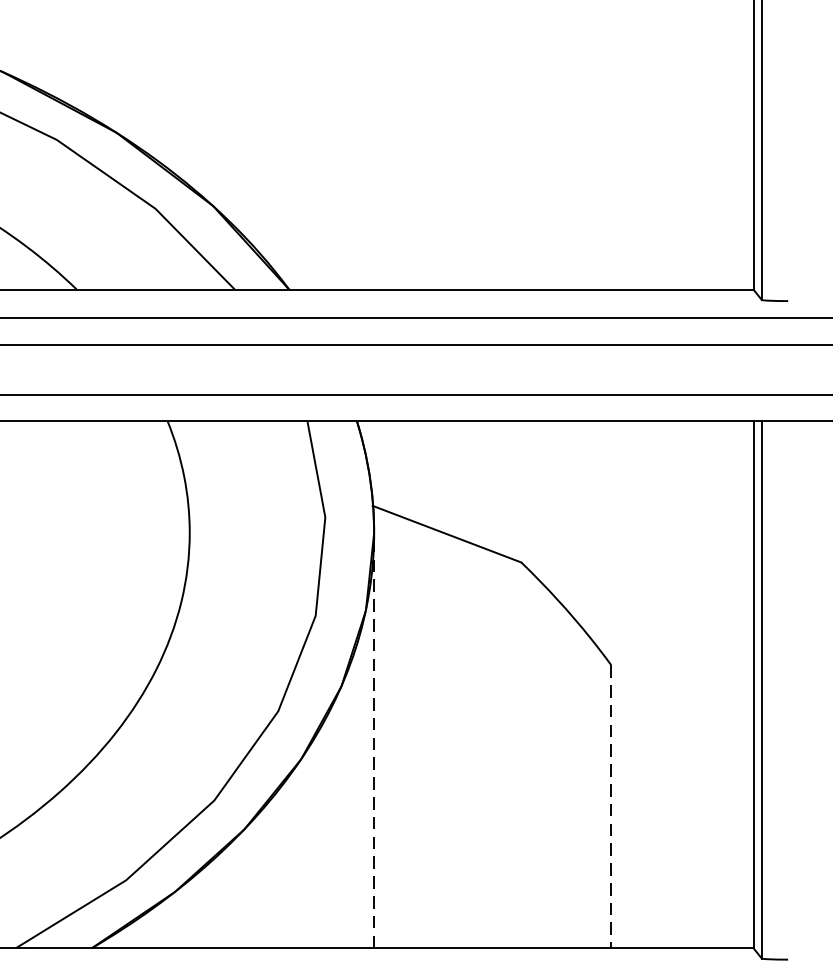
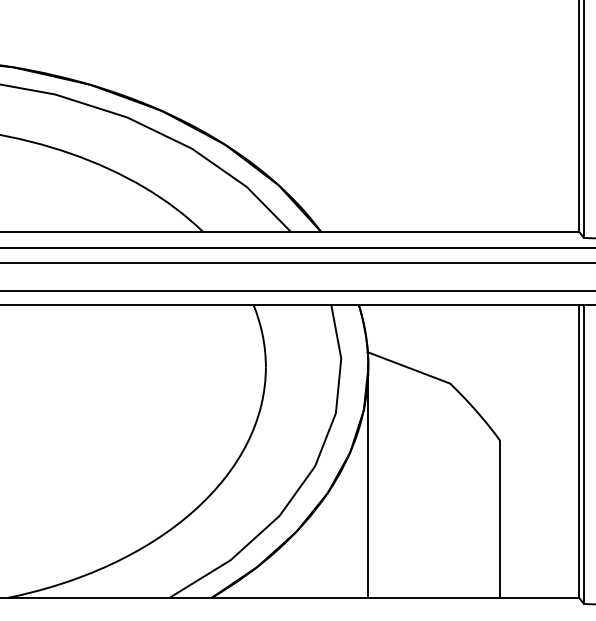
line: (374, 740) -> (368, 482), dashed -> solid
line: (611, 806) -> (500, 519), dashed -> solid

